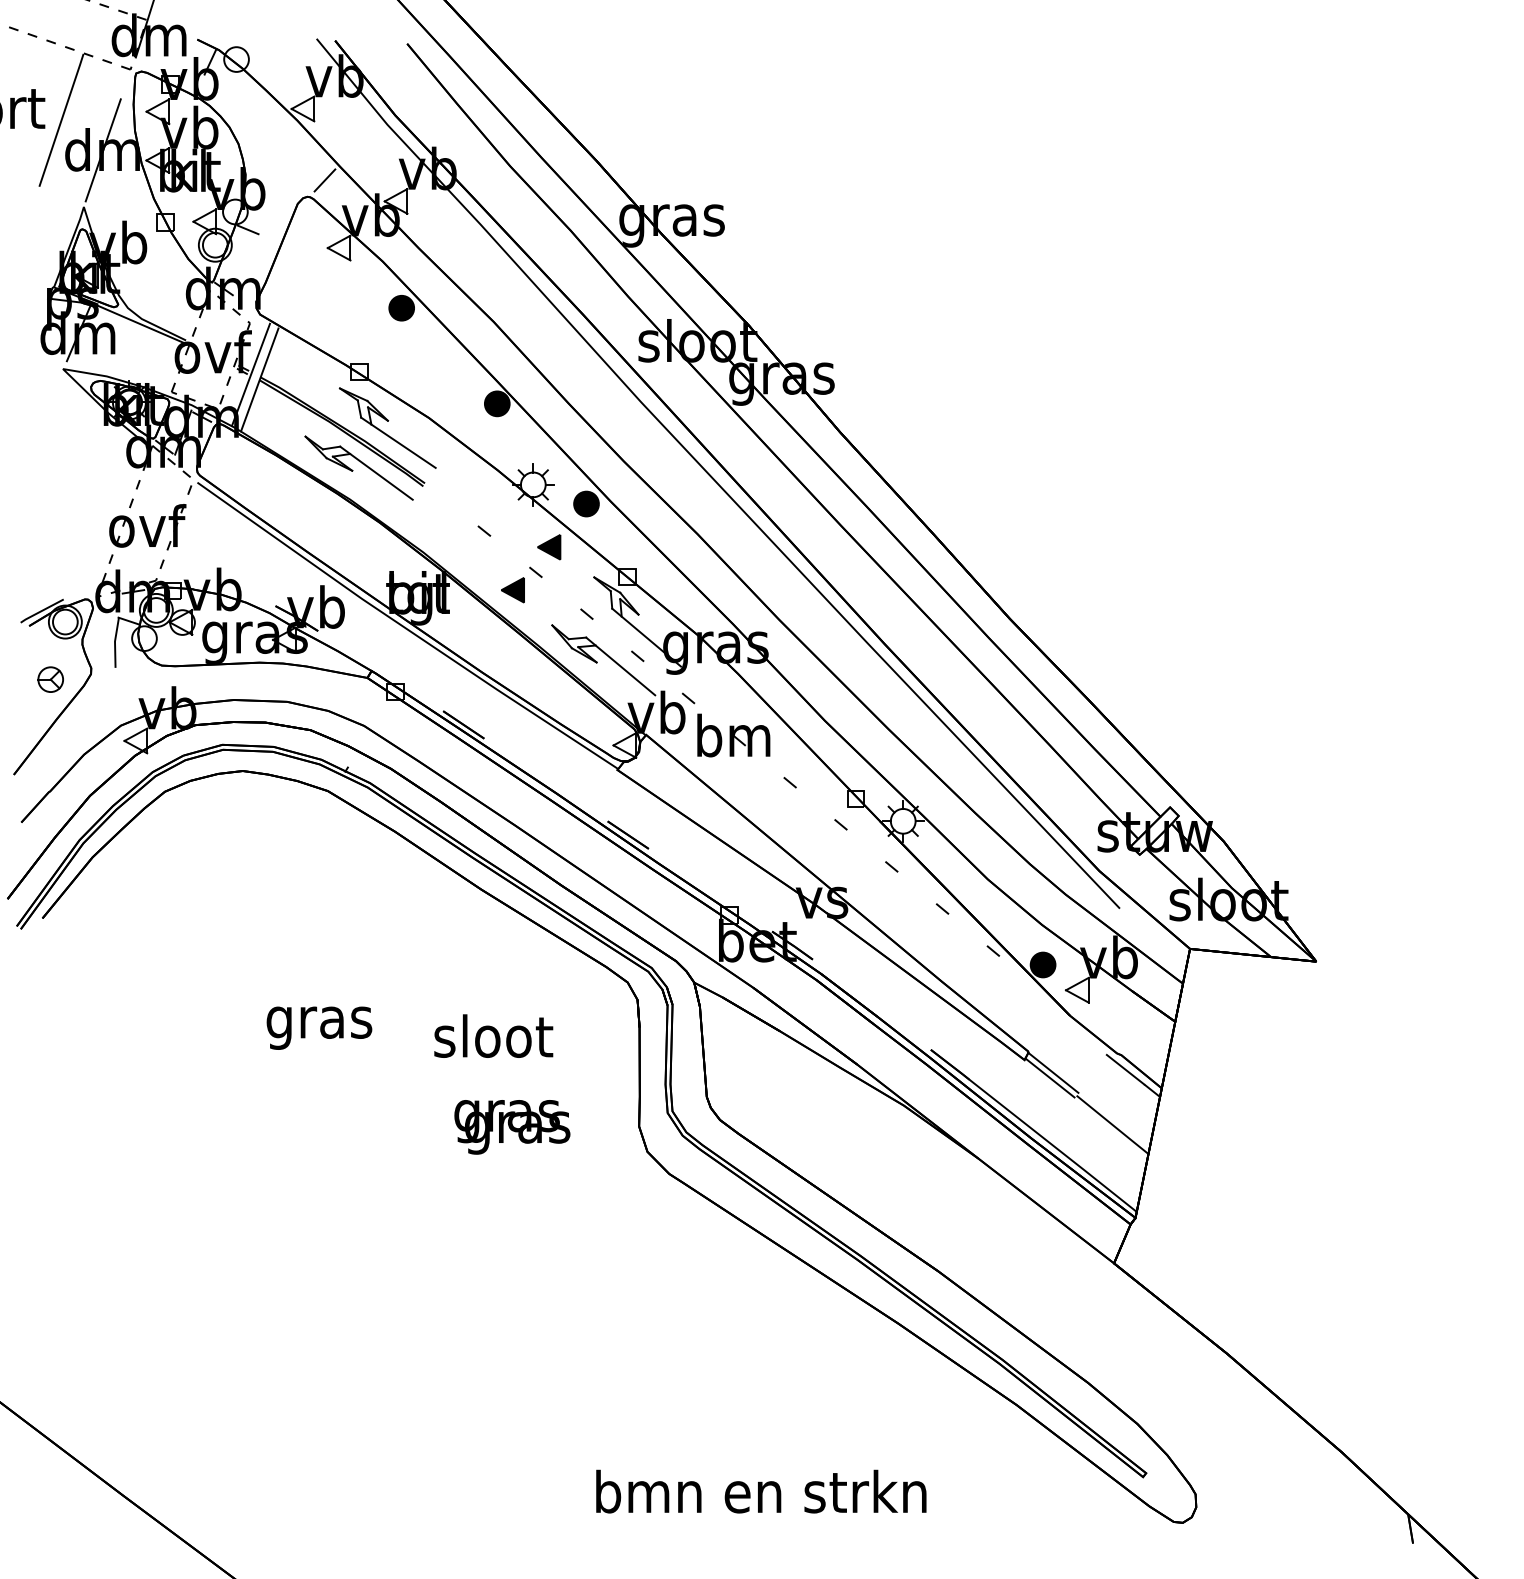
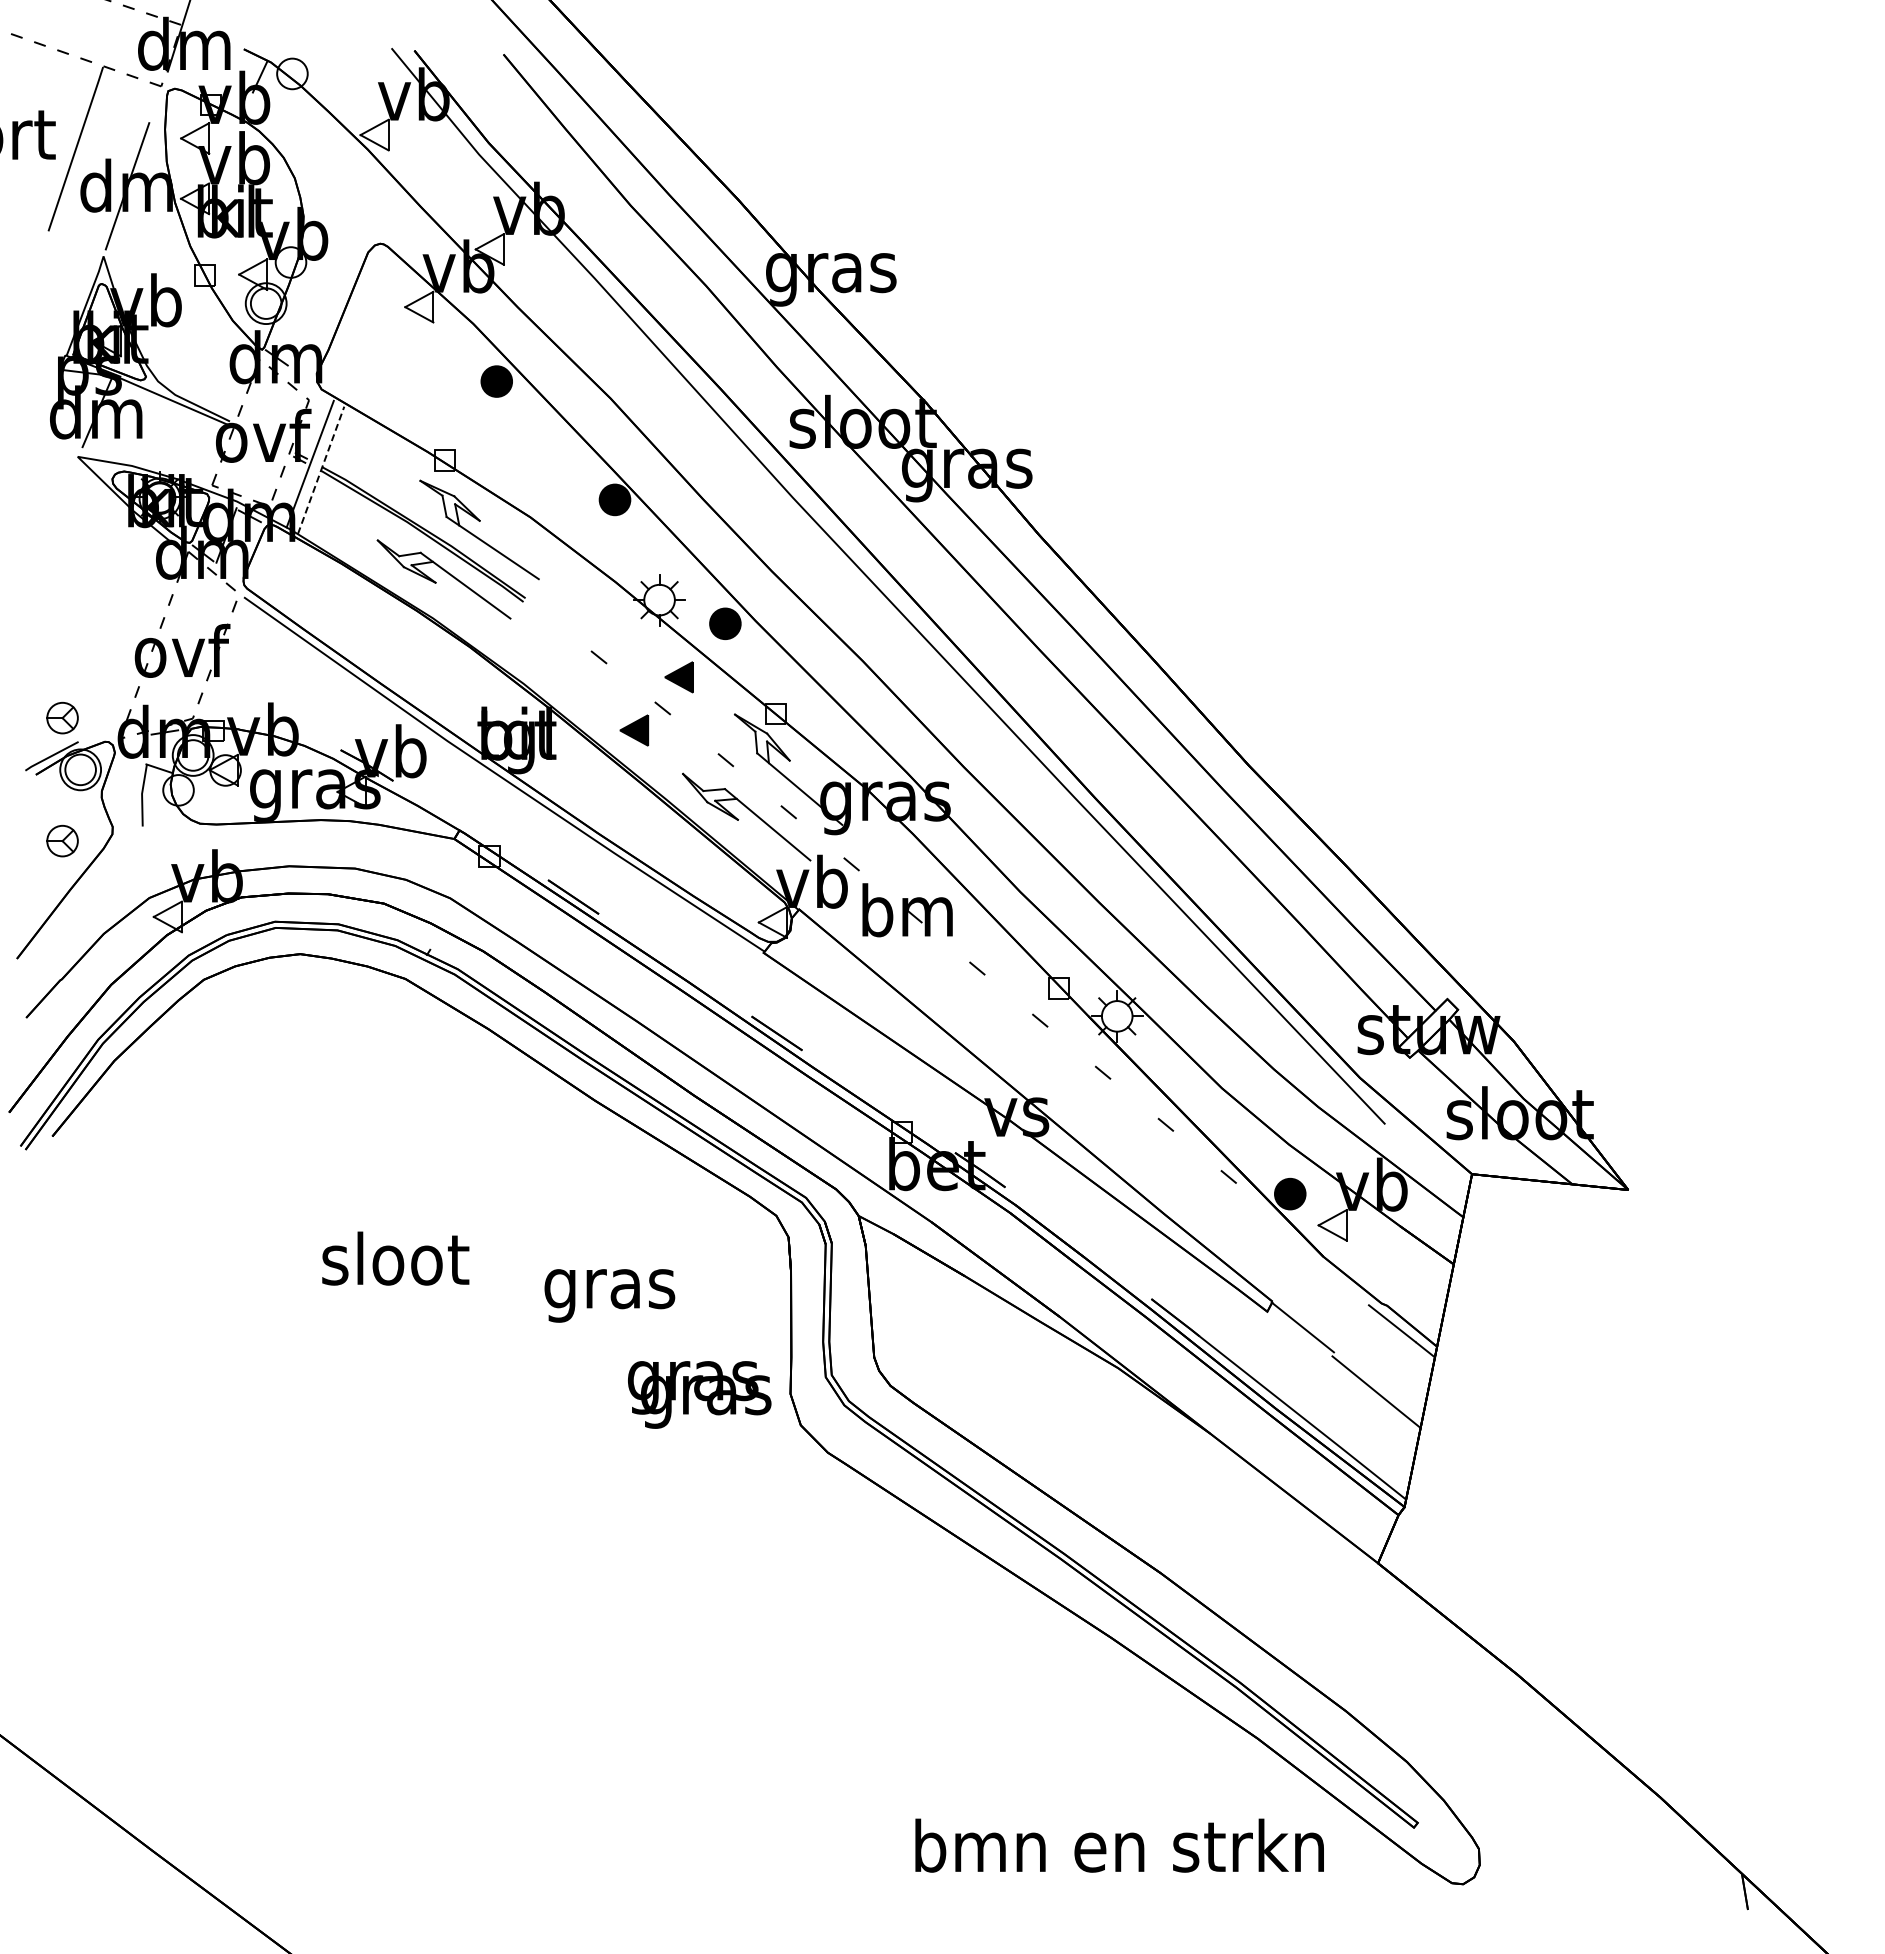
line: (324, 180) -> (401, 223), removed
line: (247, 229) -> (306, 284), removed
line: (260, 380) -> (321, 470), solid -> dashed
part: (50, 579) -> (62, 717), added
text: (319, 1022) -> (395, 1265), gras -> sloot
text: (493, 1041) -> (610, 1288), sloot -> gras
line: (1049, 1077) -> (1298, 1333), removed
text: (512, 1126) -> (699, 1394), moved
text: (761, 1491) -> (1119, 1845), moved

